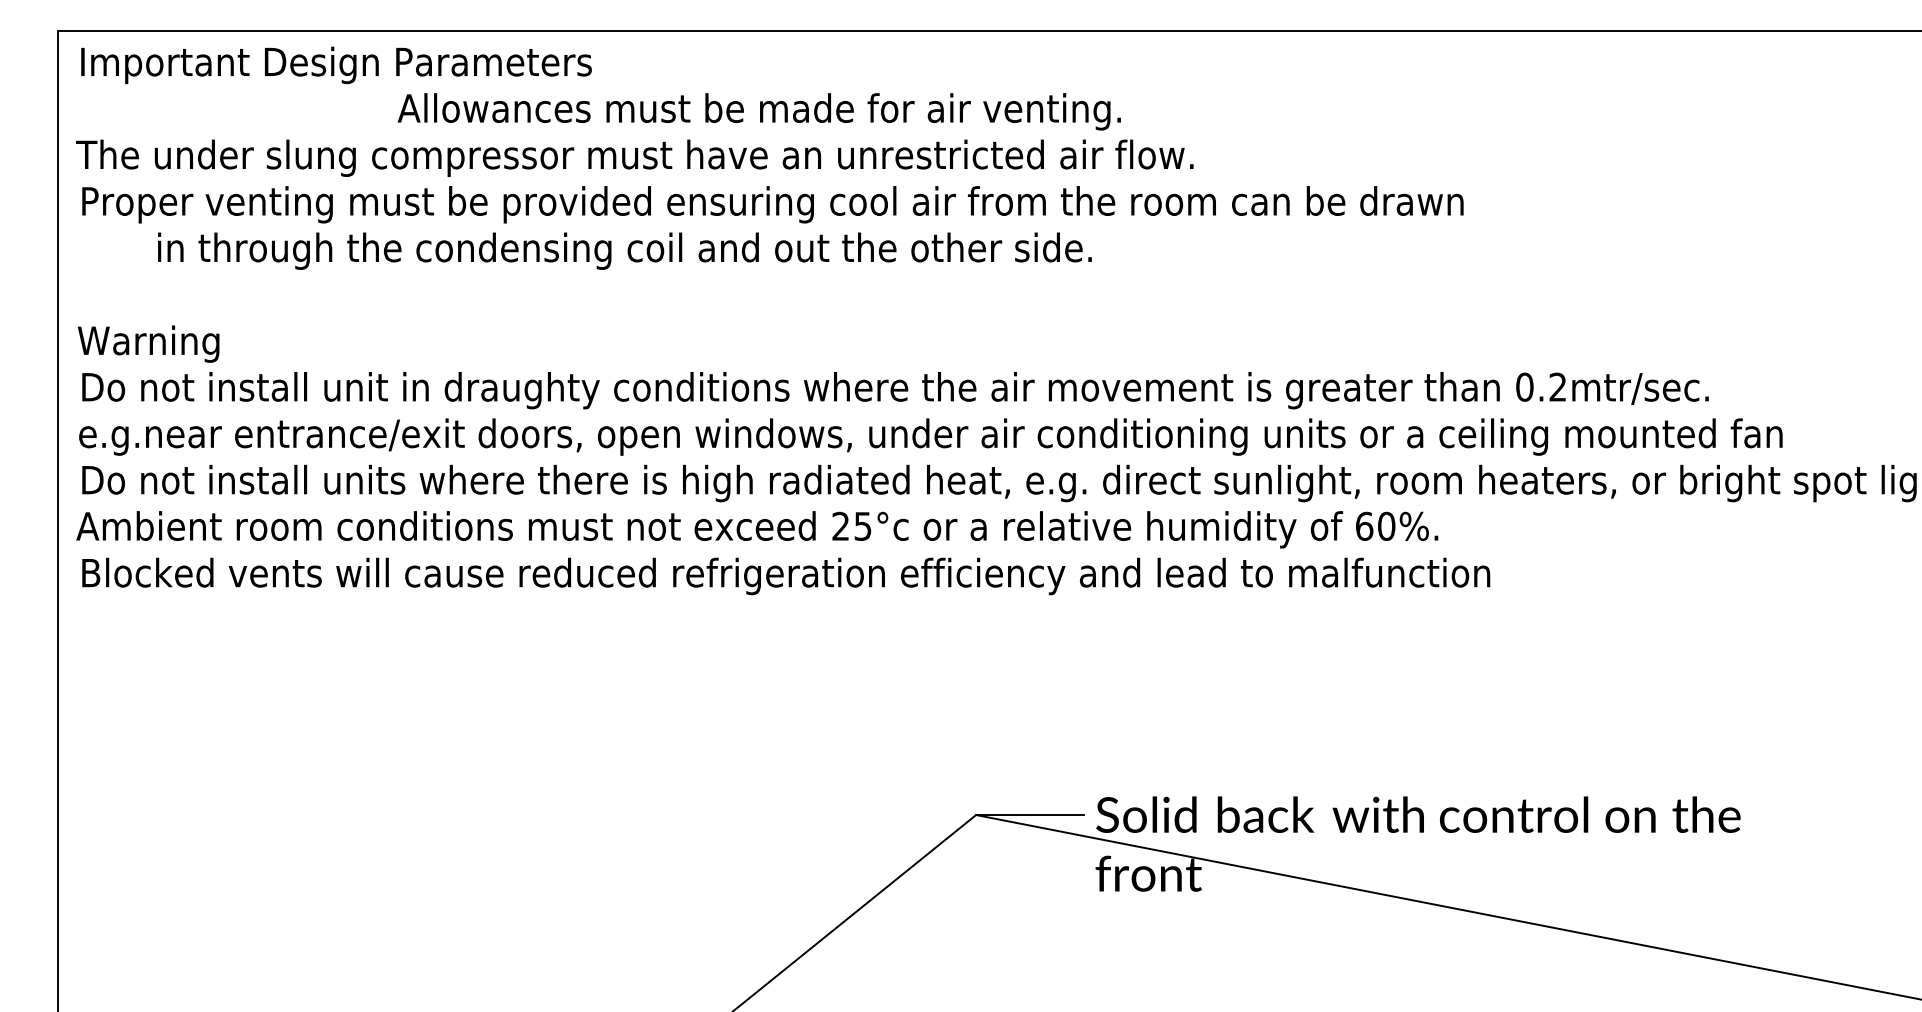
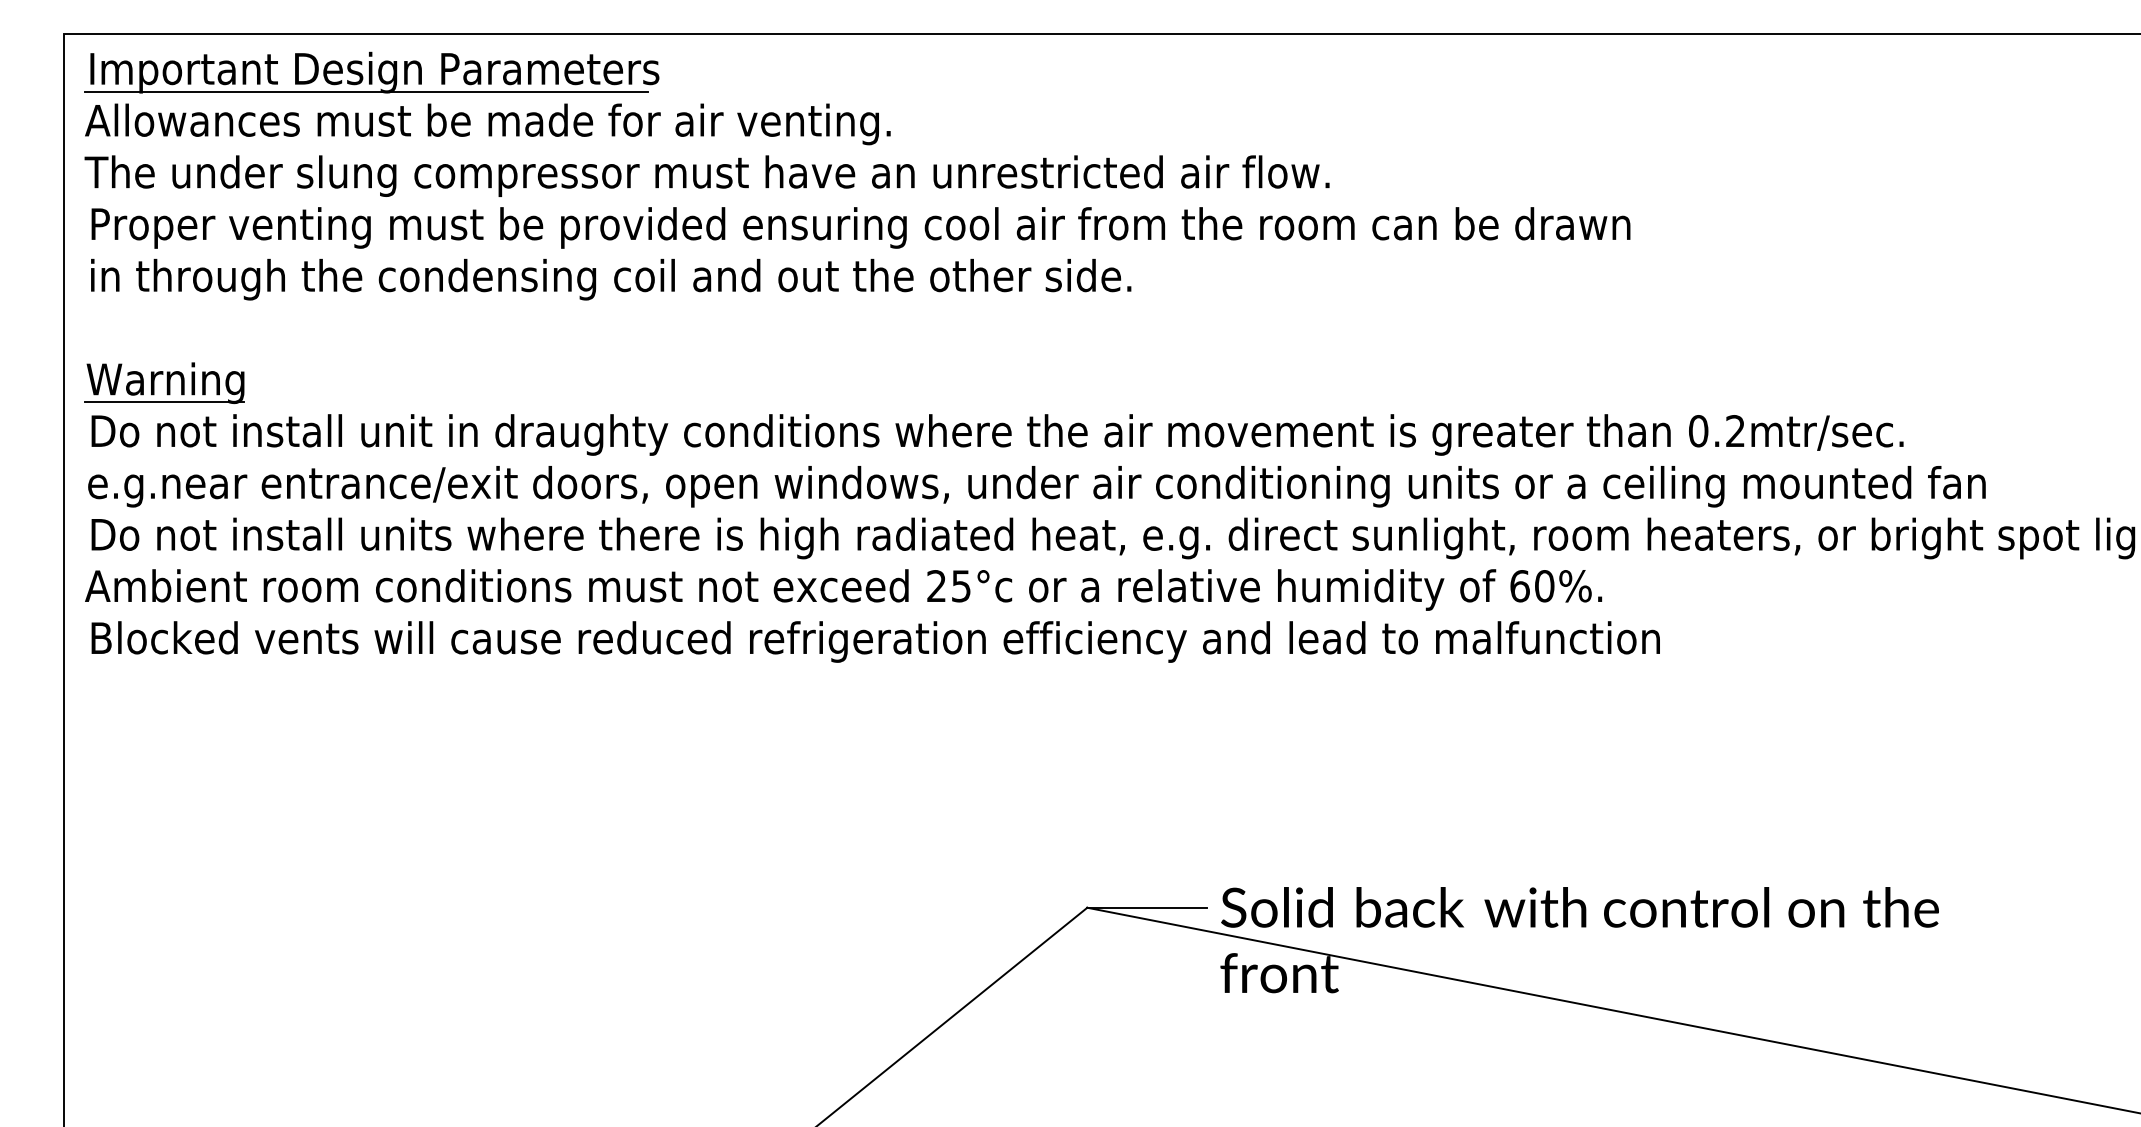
line: (329, 82) -> (366, 91), added
text: (759, 111) -> (487, 124), moved
text: (625, 251) -> (611, 279), moved
line: (146, 361) -> (163, 402), added

